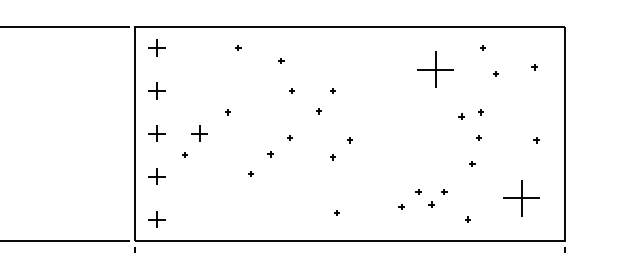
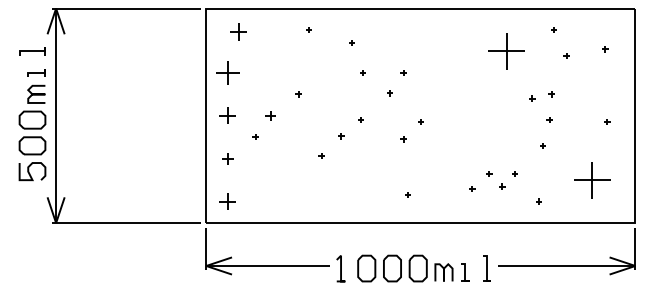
part: (156, 47) -> (238, 31), moved
part: (156, 90) -> (227, 72), size x1.4
part: (199, 133) -> (270, 115), size x0.6
part: (156, 176) -> (227, 158), size x0.7

